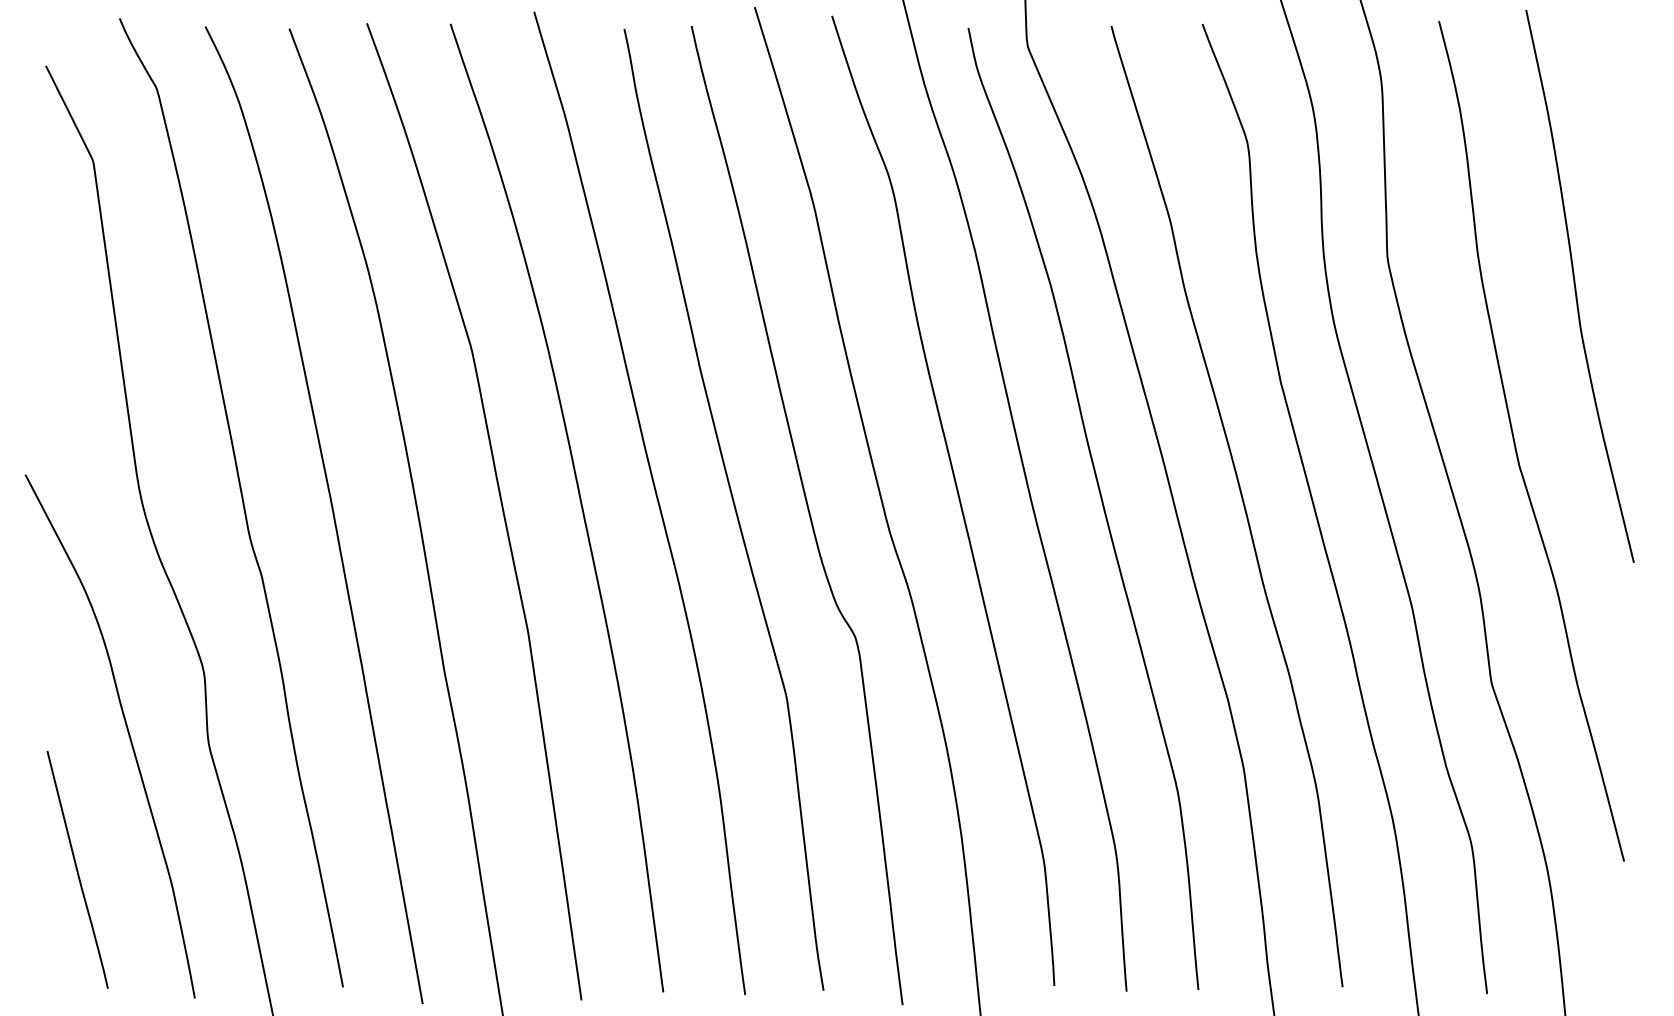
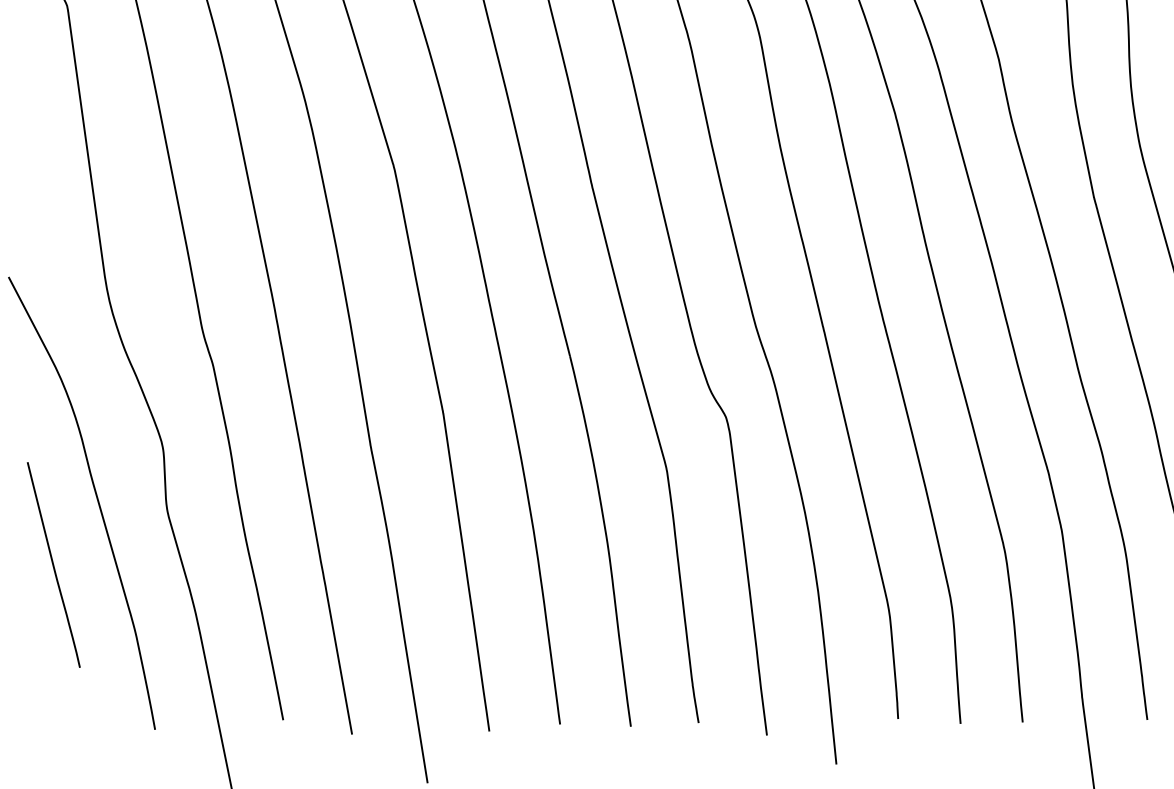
line: (77, 869) -> (53, 564), moved

